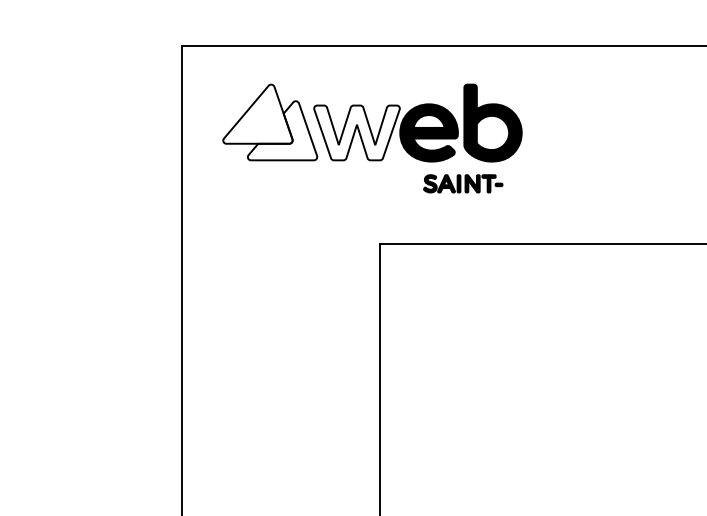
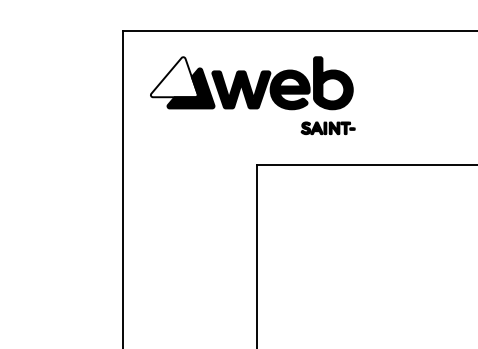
fill: (281, 130) -> (190, 88), added
fill: (357, 132) -> (241, 89), added
part: (462, 184) -> (327, 128), moved

